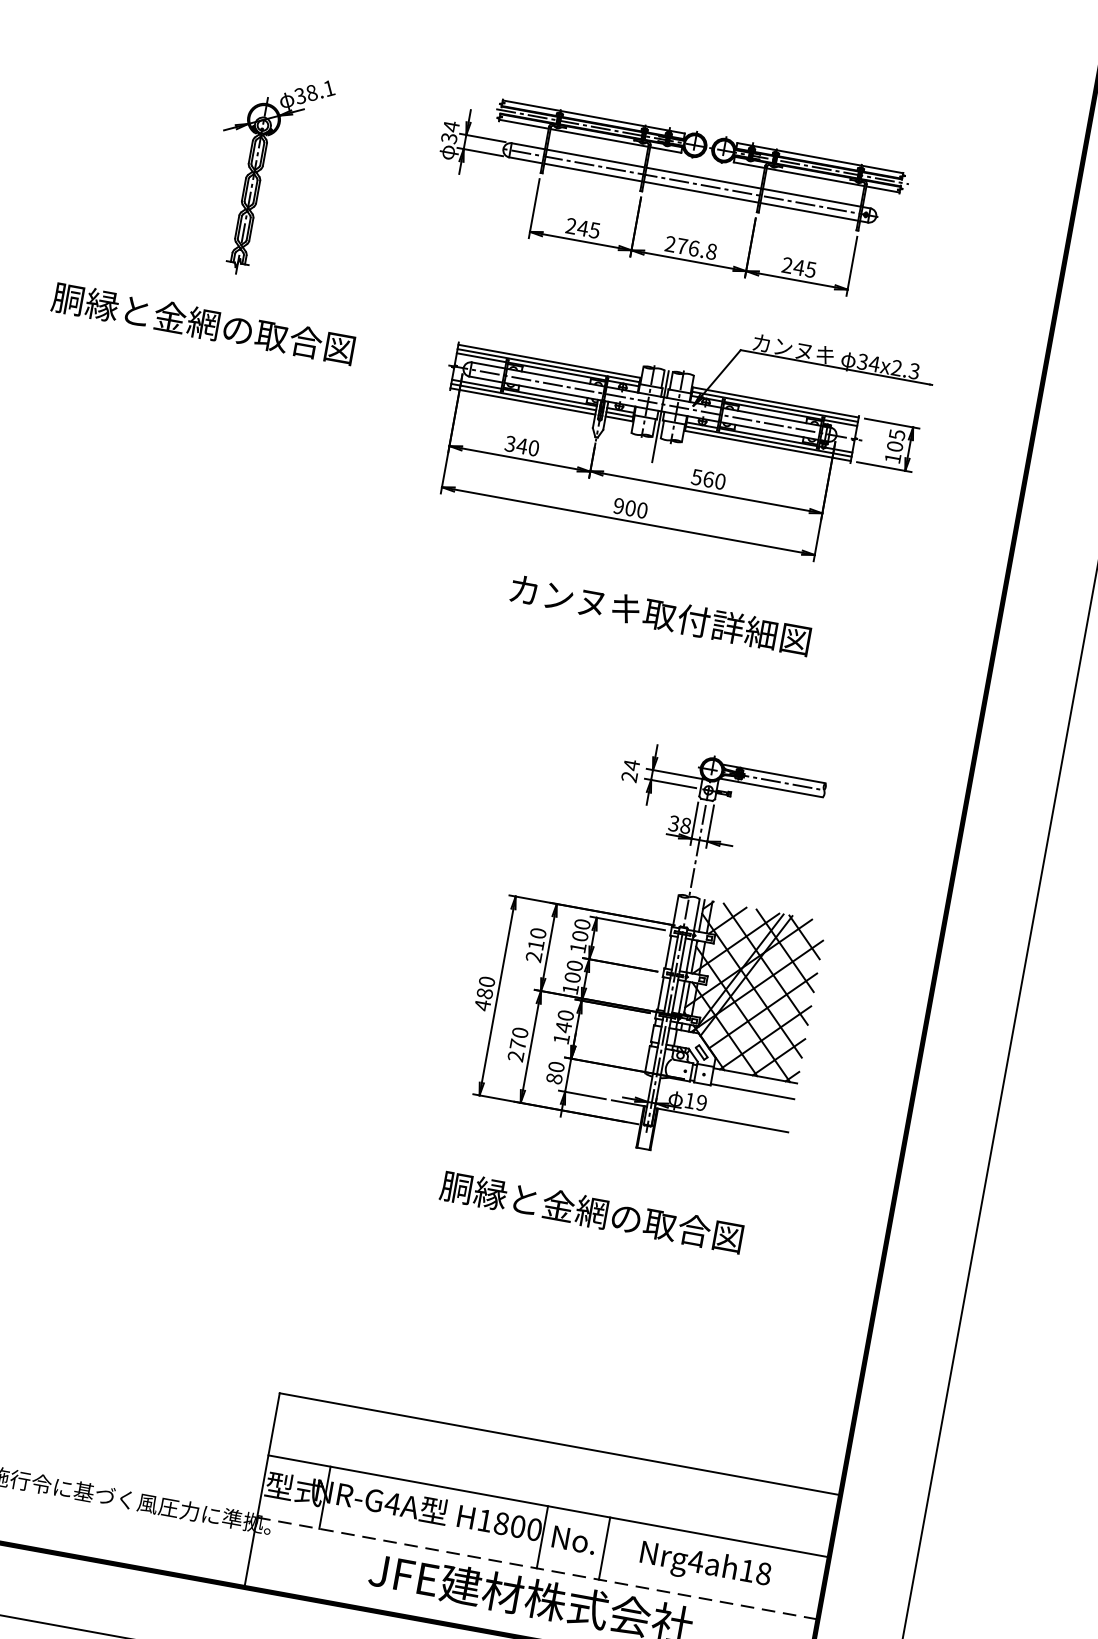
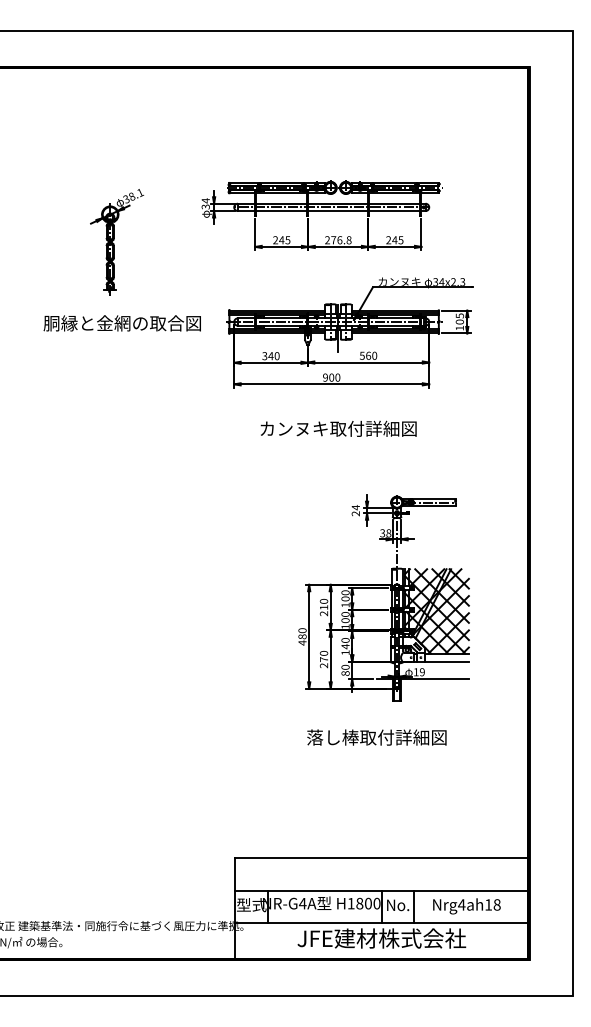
text: (201, 323) -> (121, 323), moved
text: (660, 614) -> (338, 428), moved
text: (591, 1211) -> (376, 737), 胴縁と金網の取合図 -> 落し棒取付詳細図
line: (538, 1569) -> (382, 923), dashed -> solid

